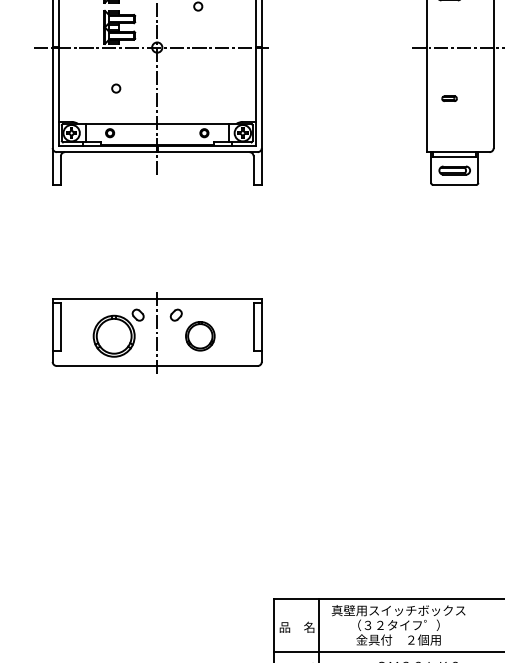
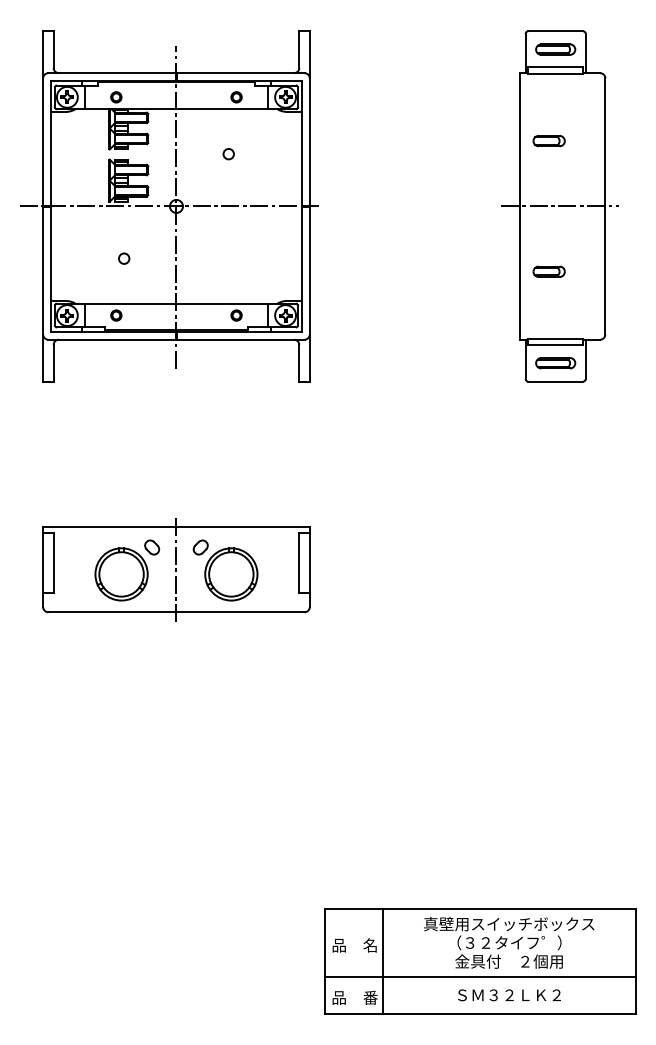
part: (449, 98) -> (548, 271), size x1.67
part: (200, 336) -> (231, 574), size x1.43
text: (398, 625) -> (509, 942), moved

